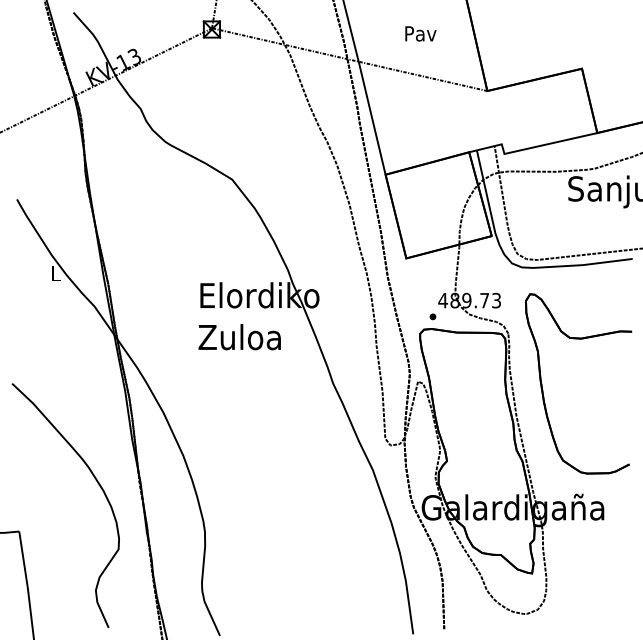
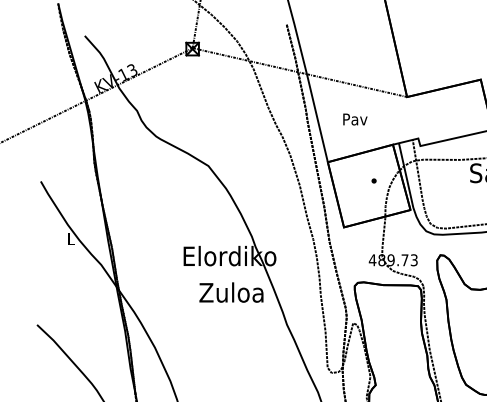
text: (420, 33) -> (355, 119), moved
part: (432, 316) -> (373, 180), moved
text: (239, 337) -> (231, 292), moved

